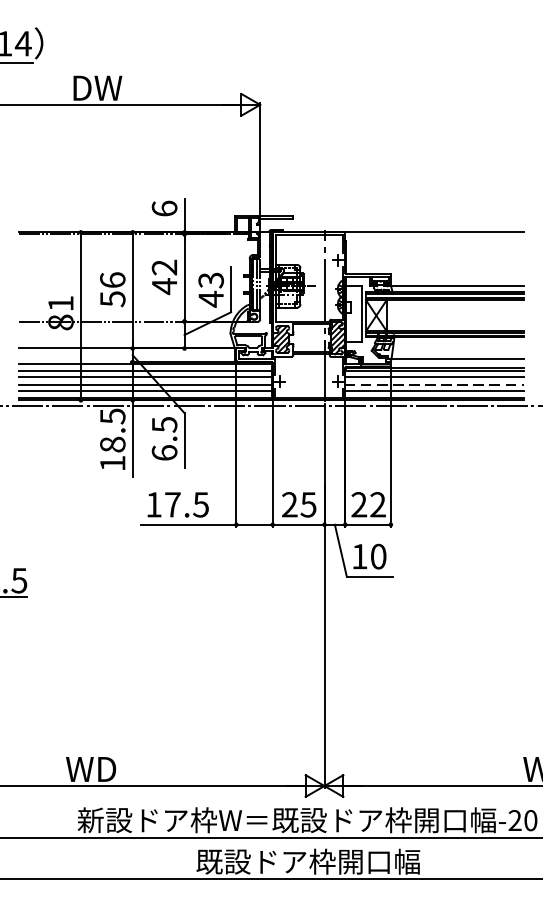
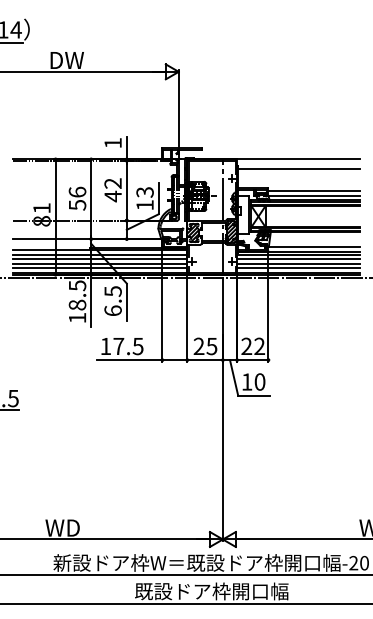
text: (163, 207) -> (112, 142), 6 -> 1
line: (434, 245) -> (298, 168), added
line: (456, 277) -> (313, 190), added
text: (210, 299) -> (144, 205), 43 -> 13
line: (434, 383) -> (298, 263), dashed -> solid

